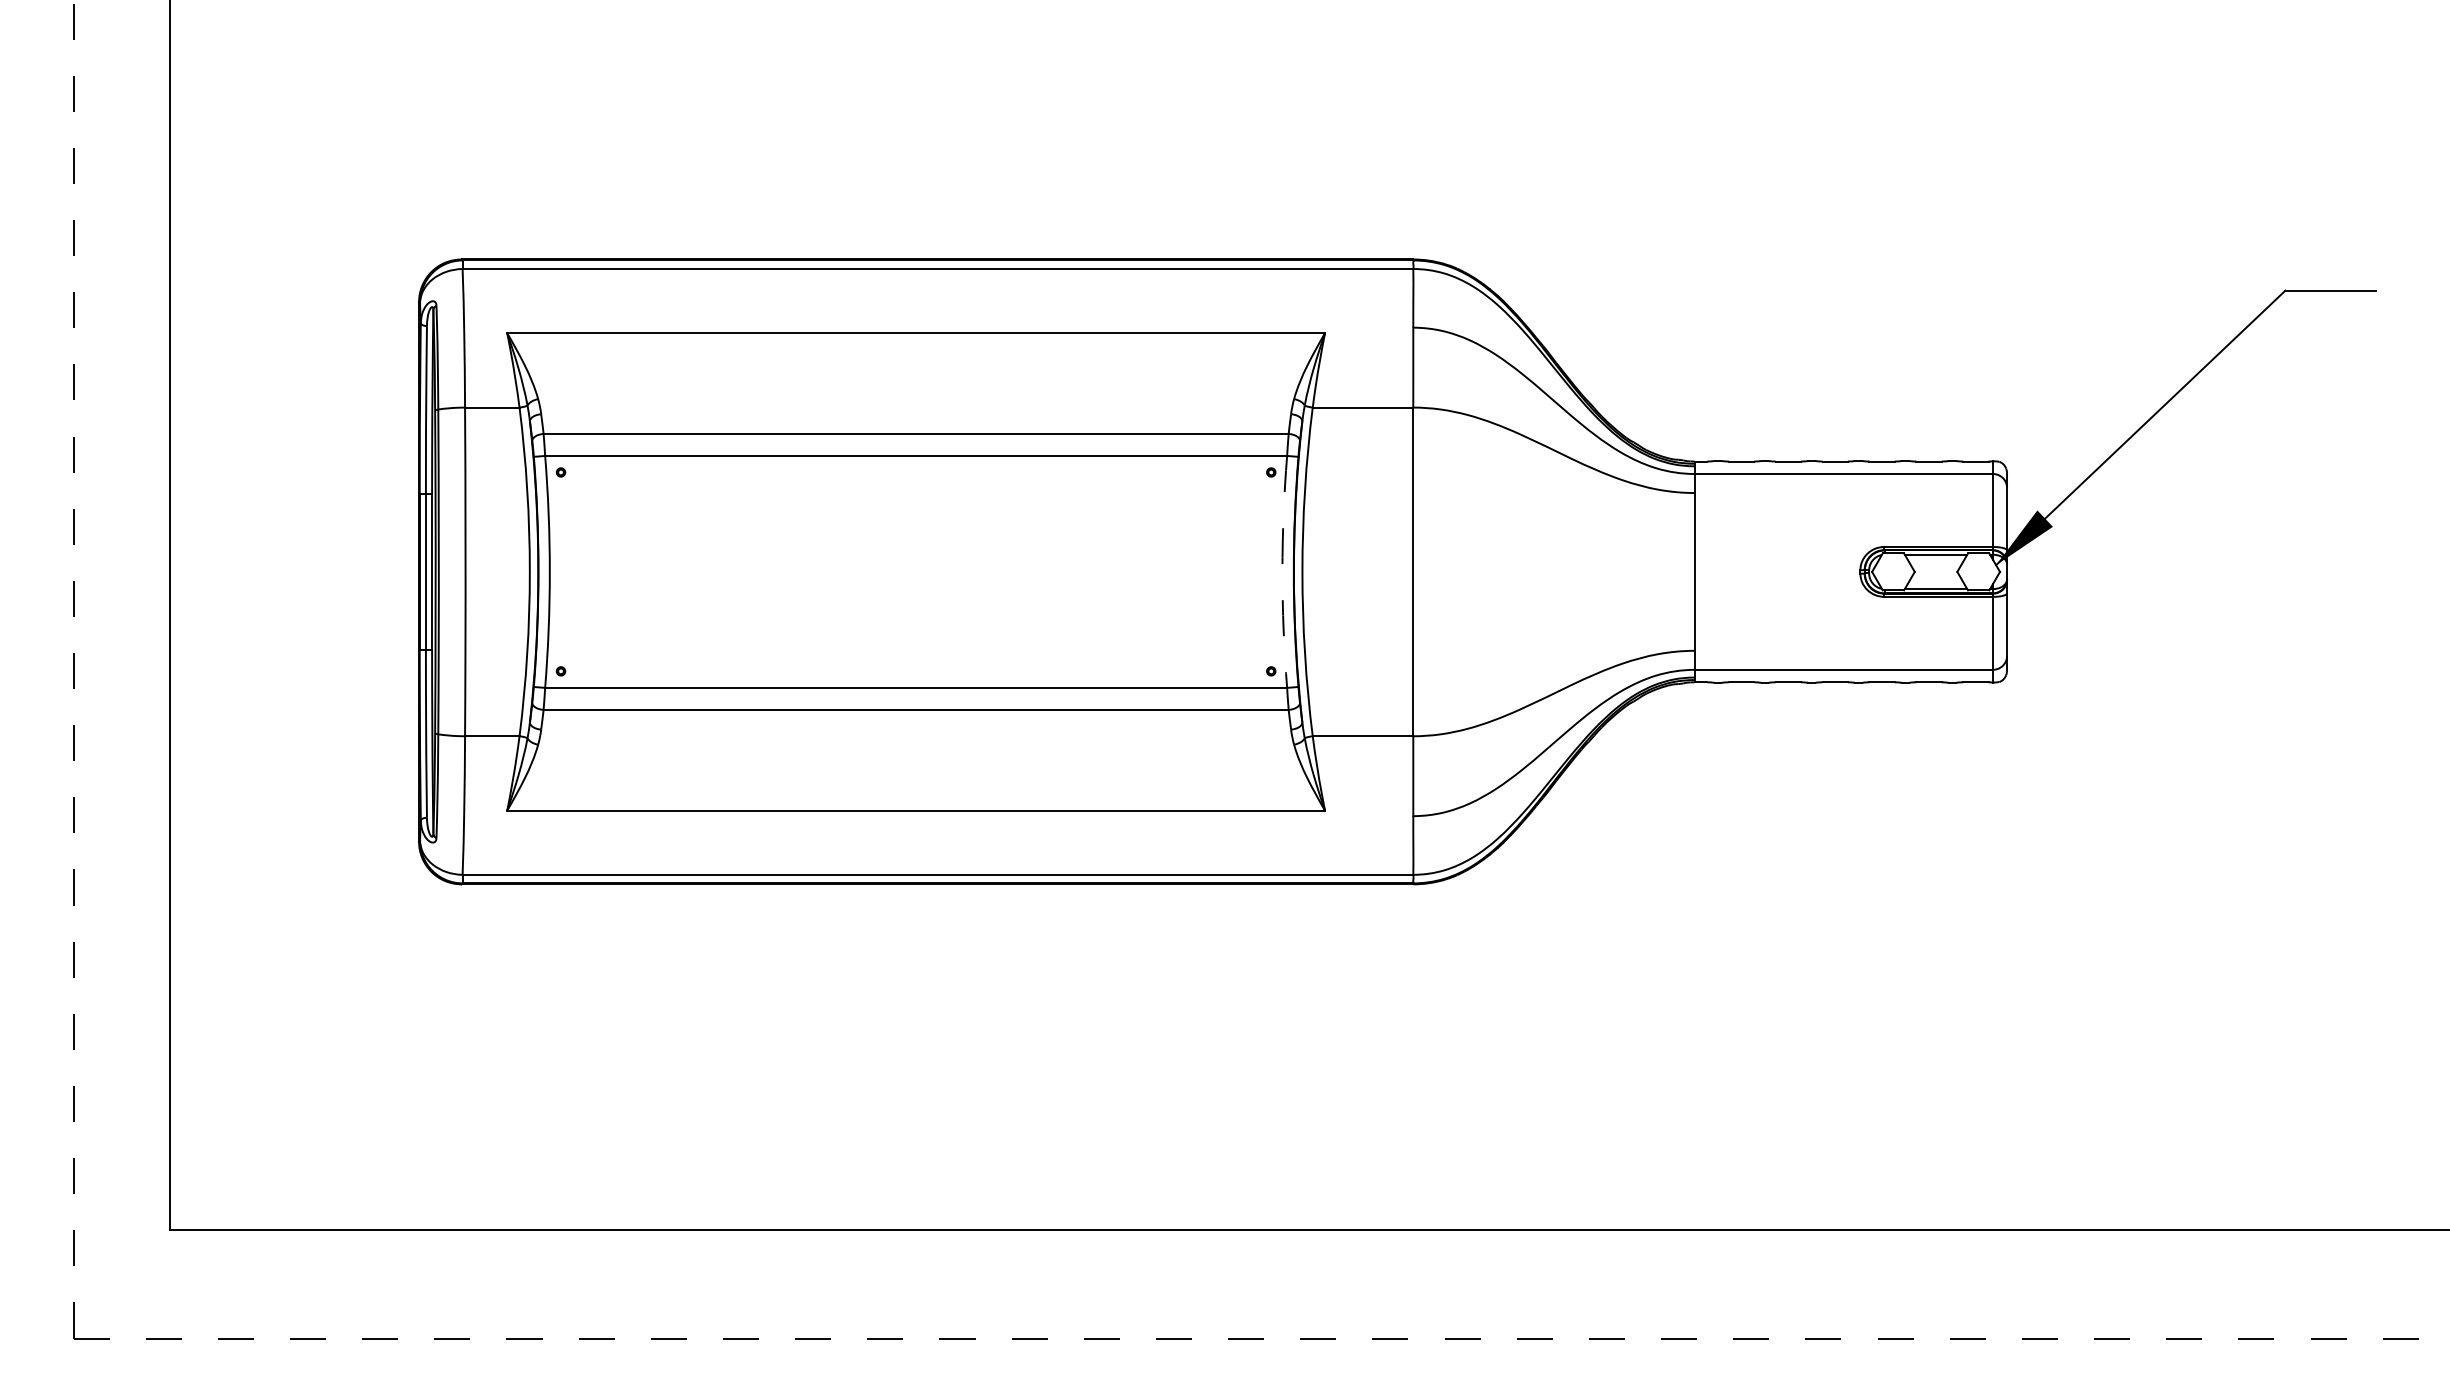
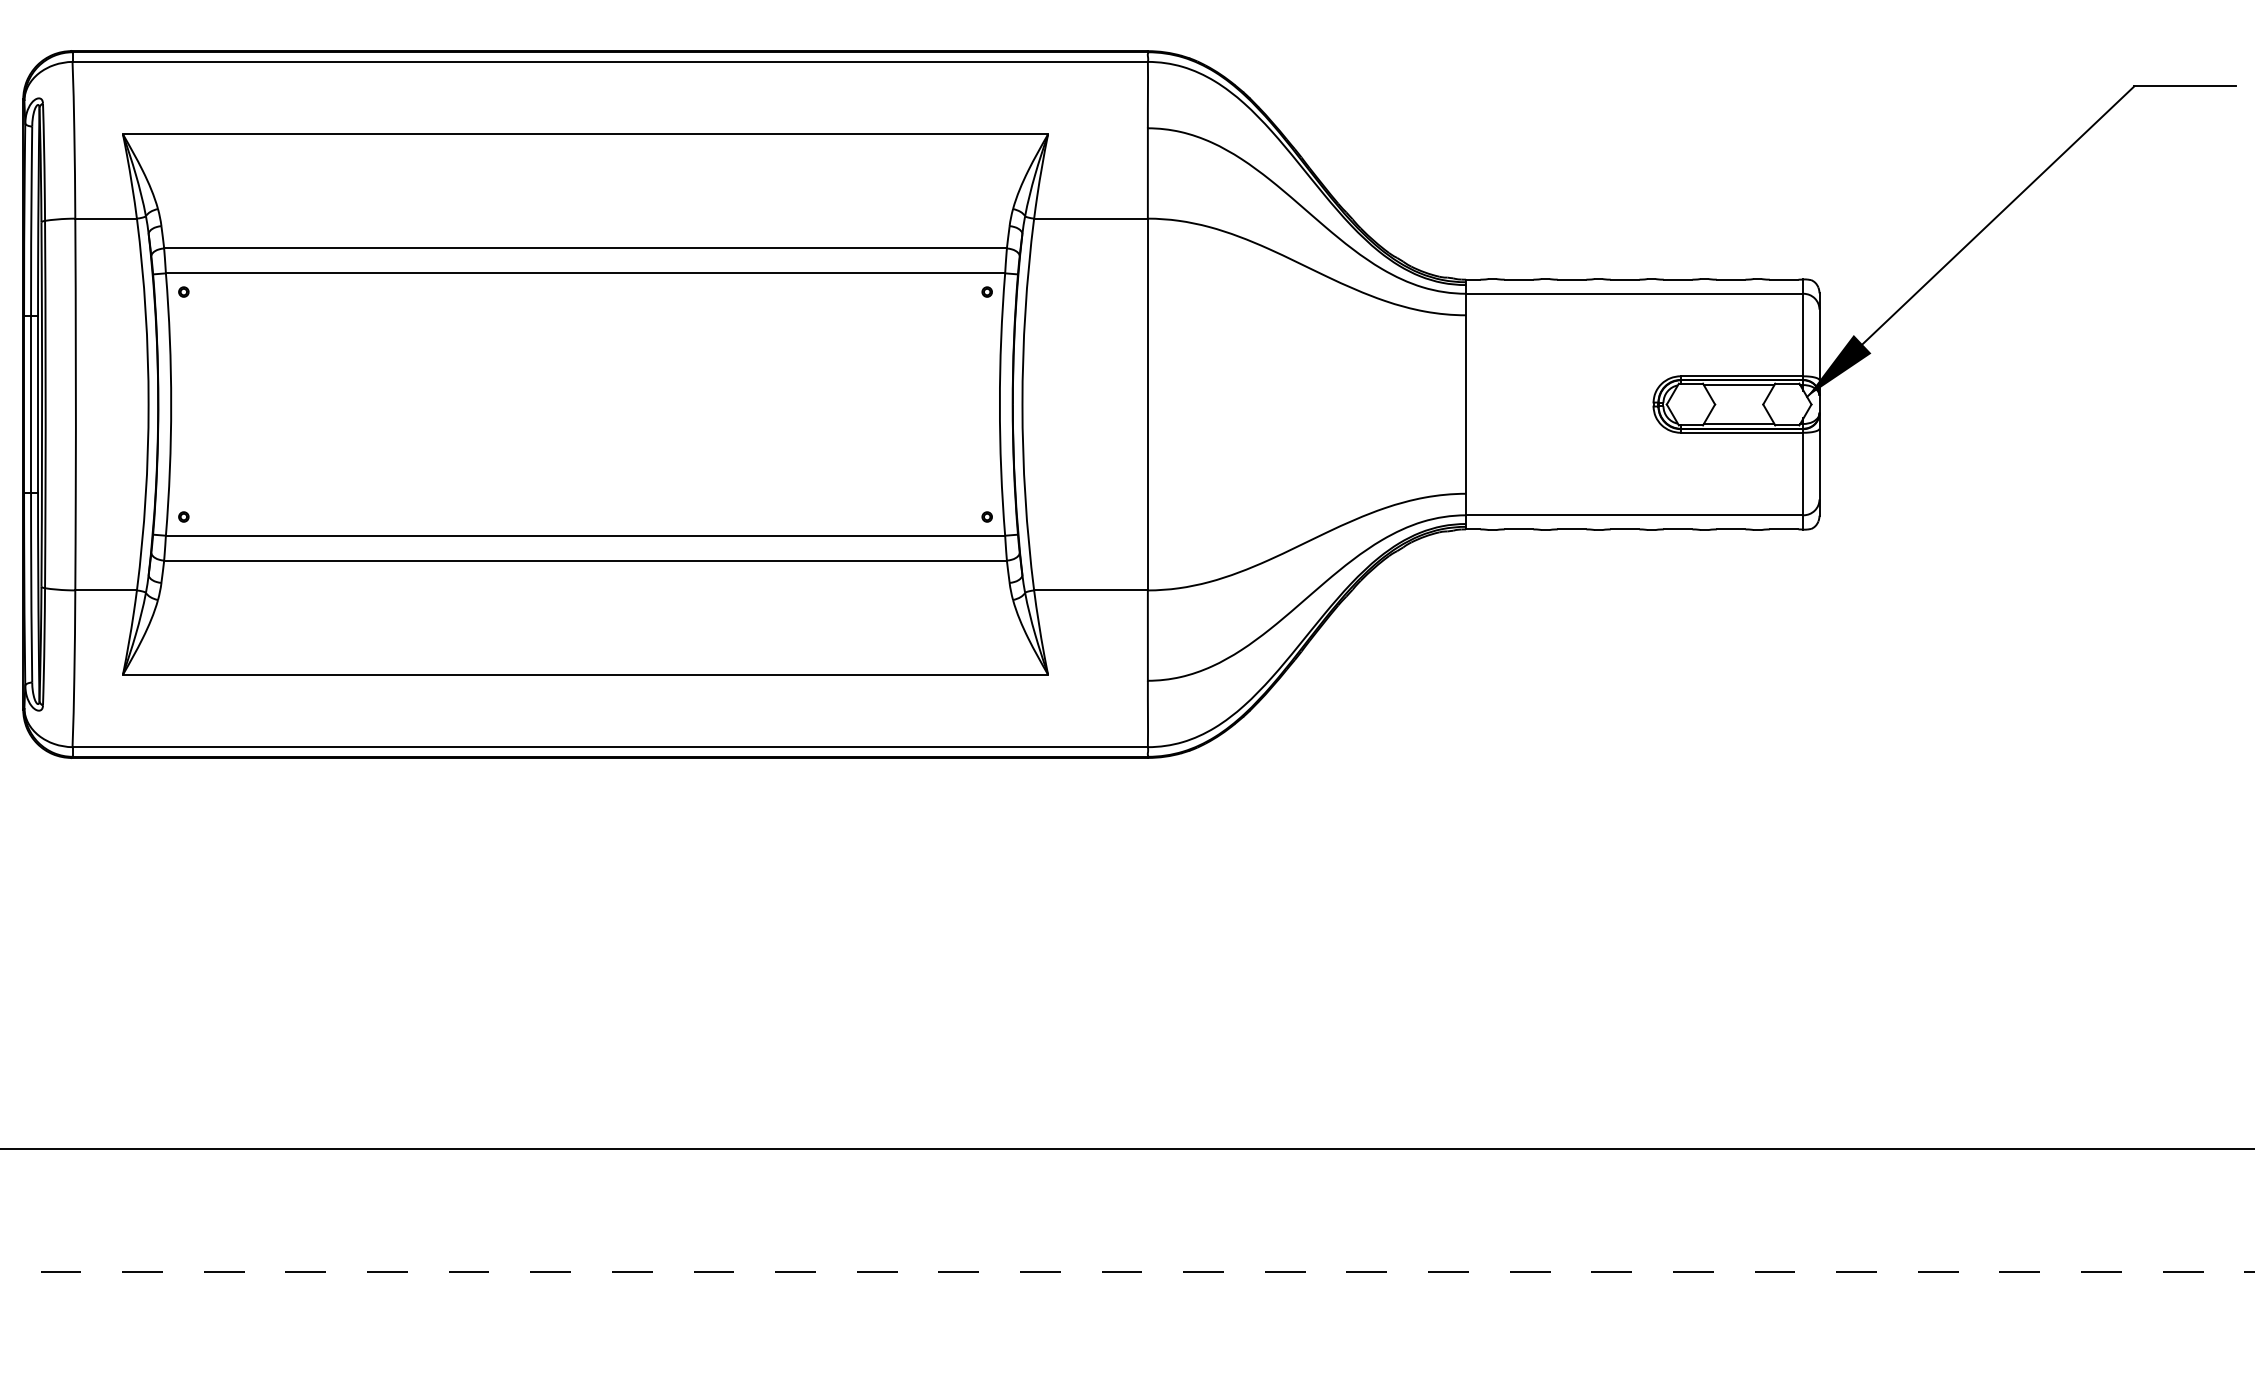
arc: (1282, 571) -> (999, 404), dashed -> solid

